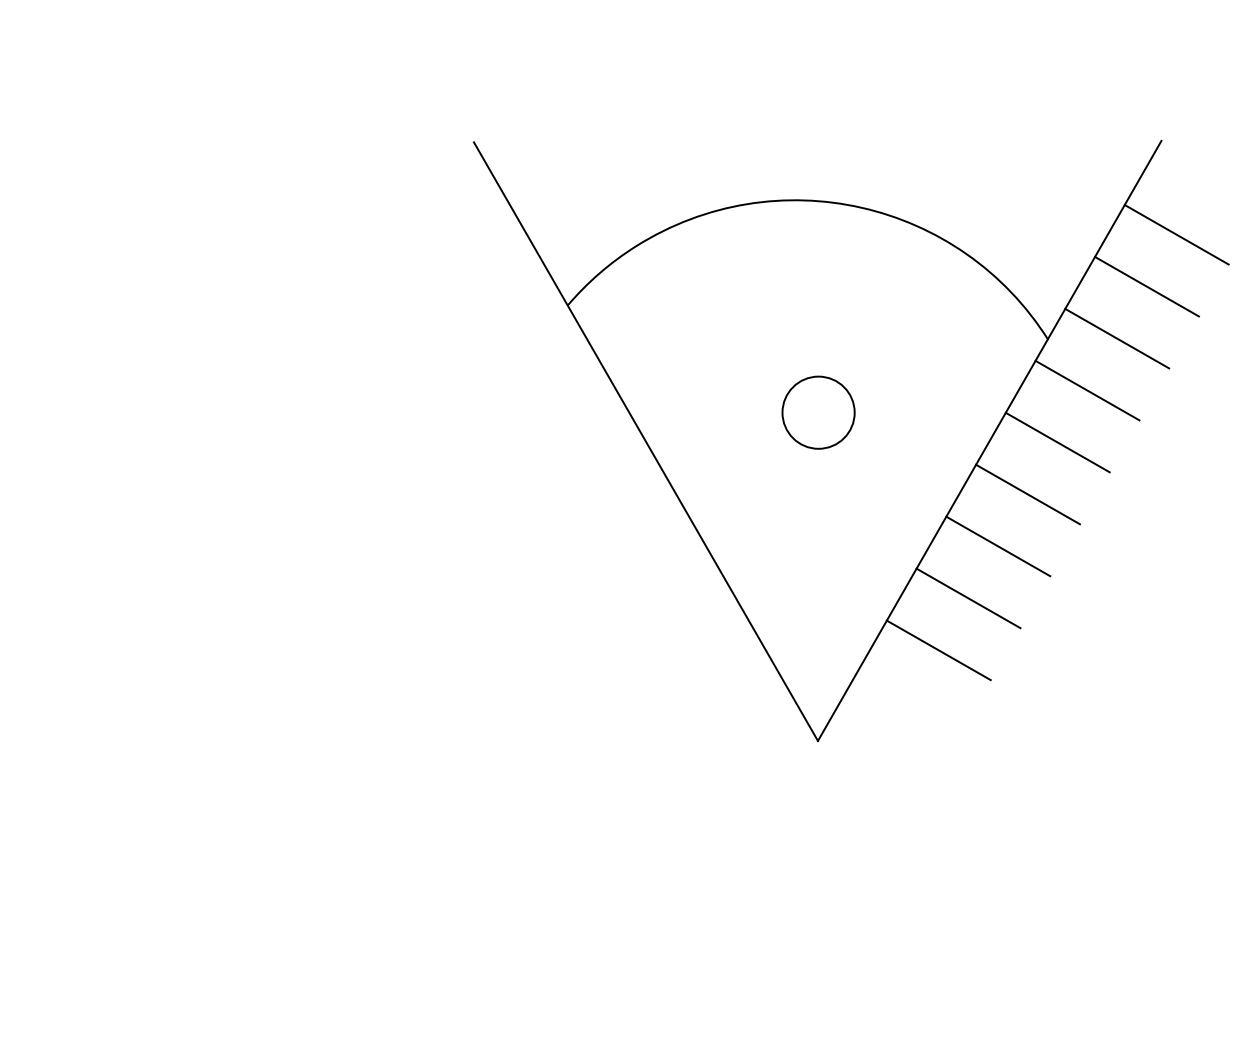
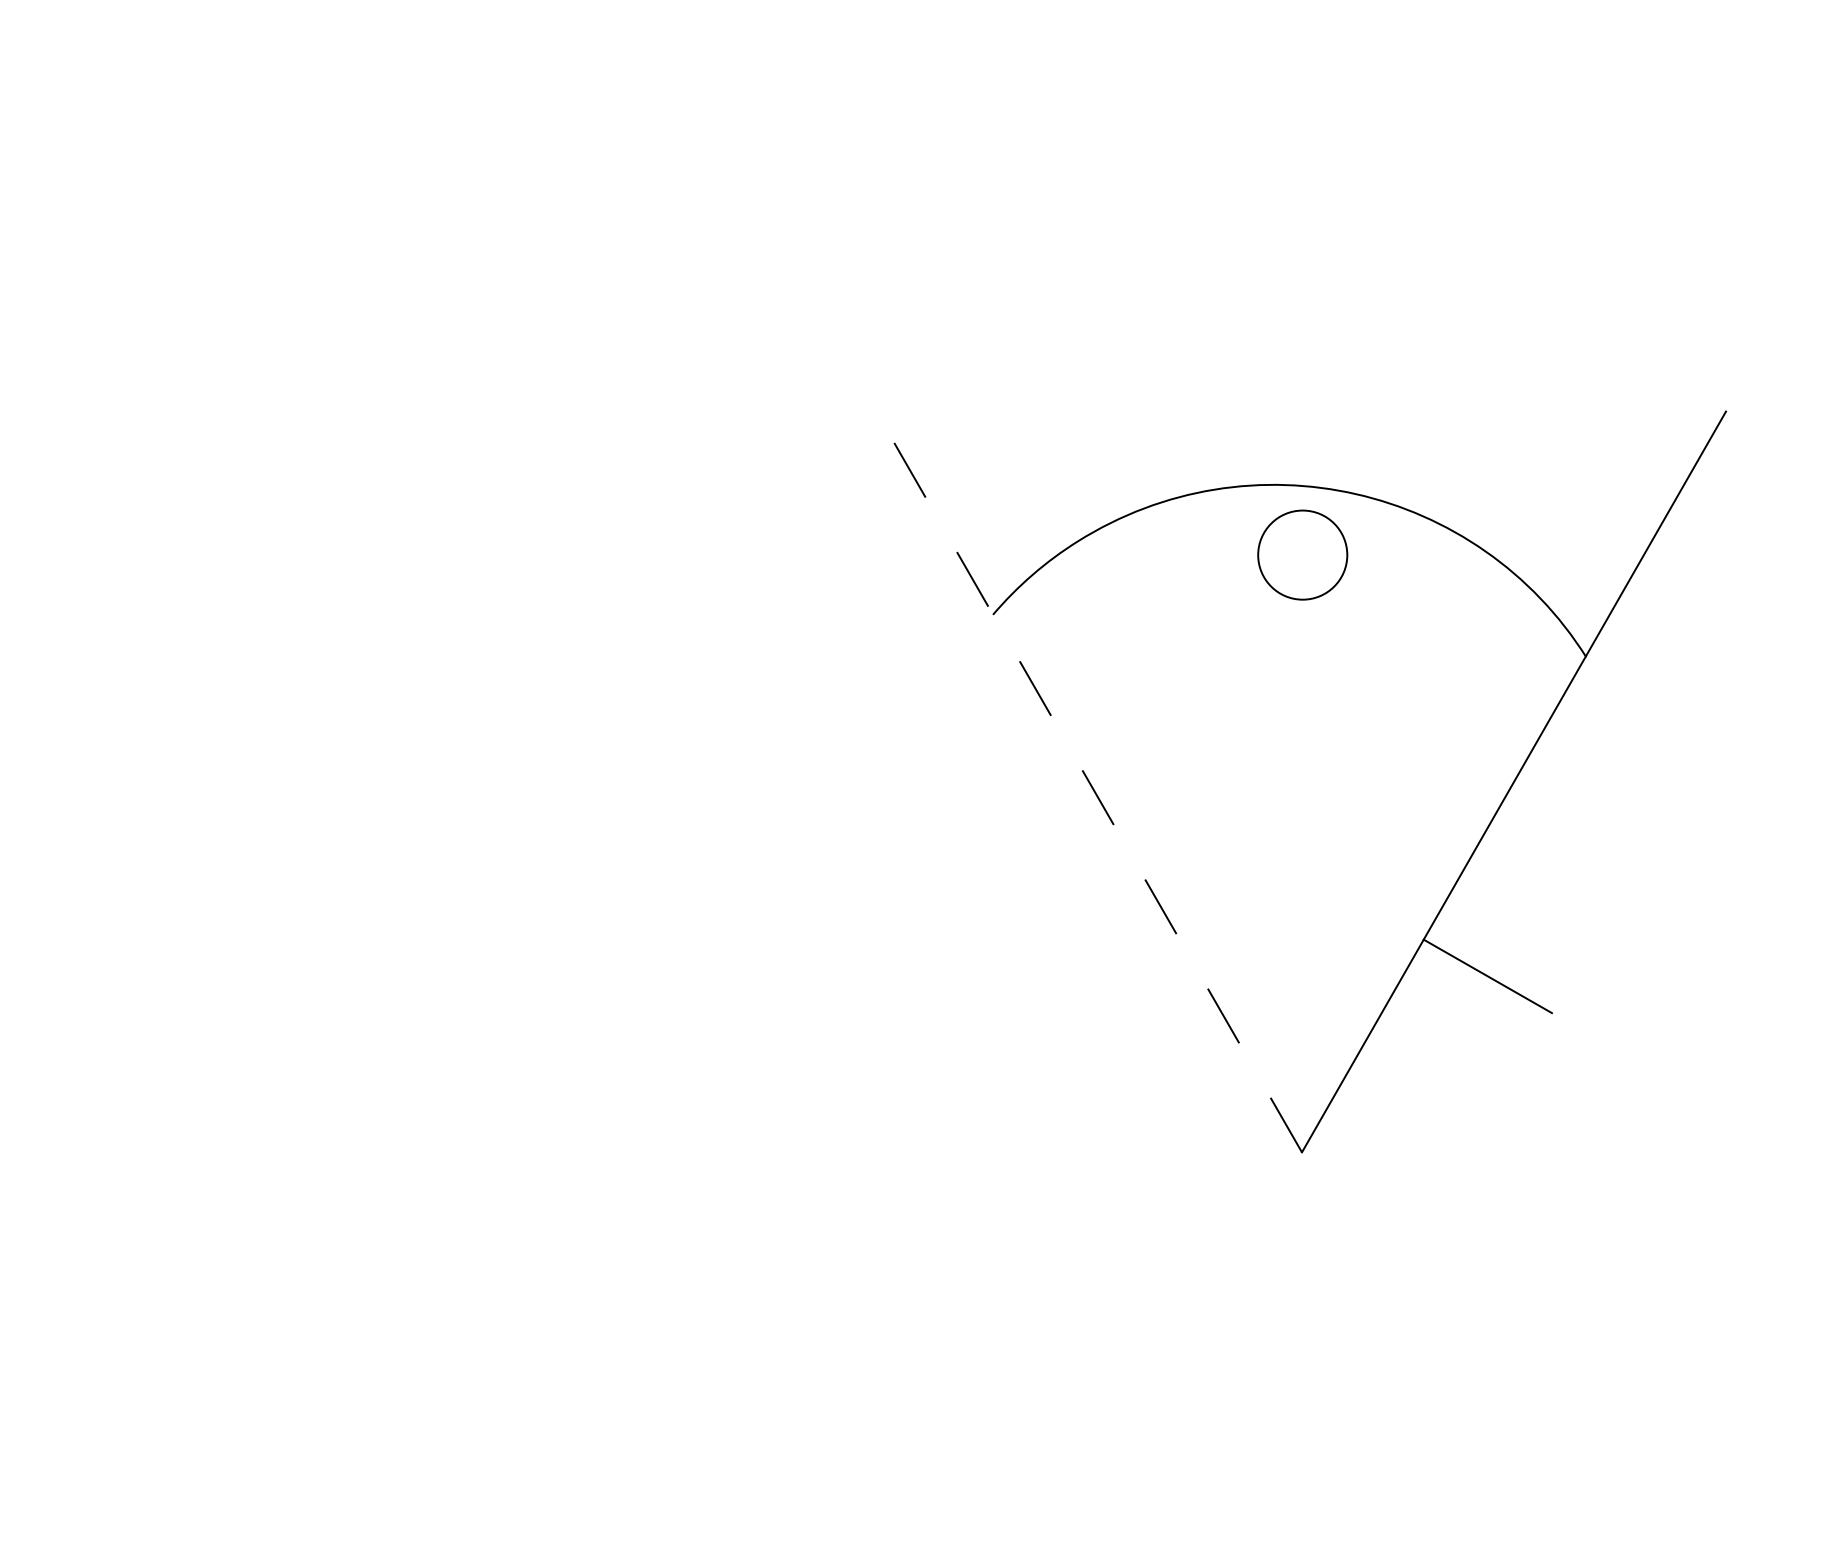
line: (1176, 234) -> (1744, 527), removed
line: (1147, 286) -> (1708, 591), removed
line: (1117, 338) -> (1671, 655), removed
line: (1087, 390) -> (1634, 719), removed
circle: (818, 412) -> (1302, 554), moved
line: (645, 441) -> (1089, 782), solid -> dashed
line: (1057, 442) -> (1597, 783), removed
line: (1028, 494) -> (1561, 847), removed
line: (998, 545) -> (1524, 911), removed
line: (939, 650) -> (1451, 1040), removed

